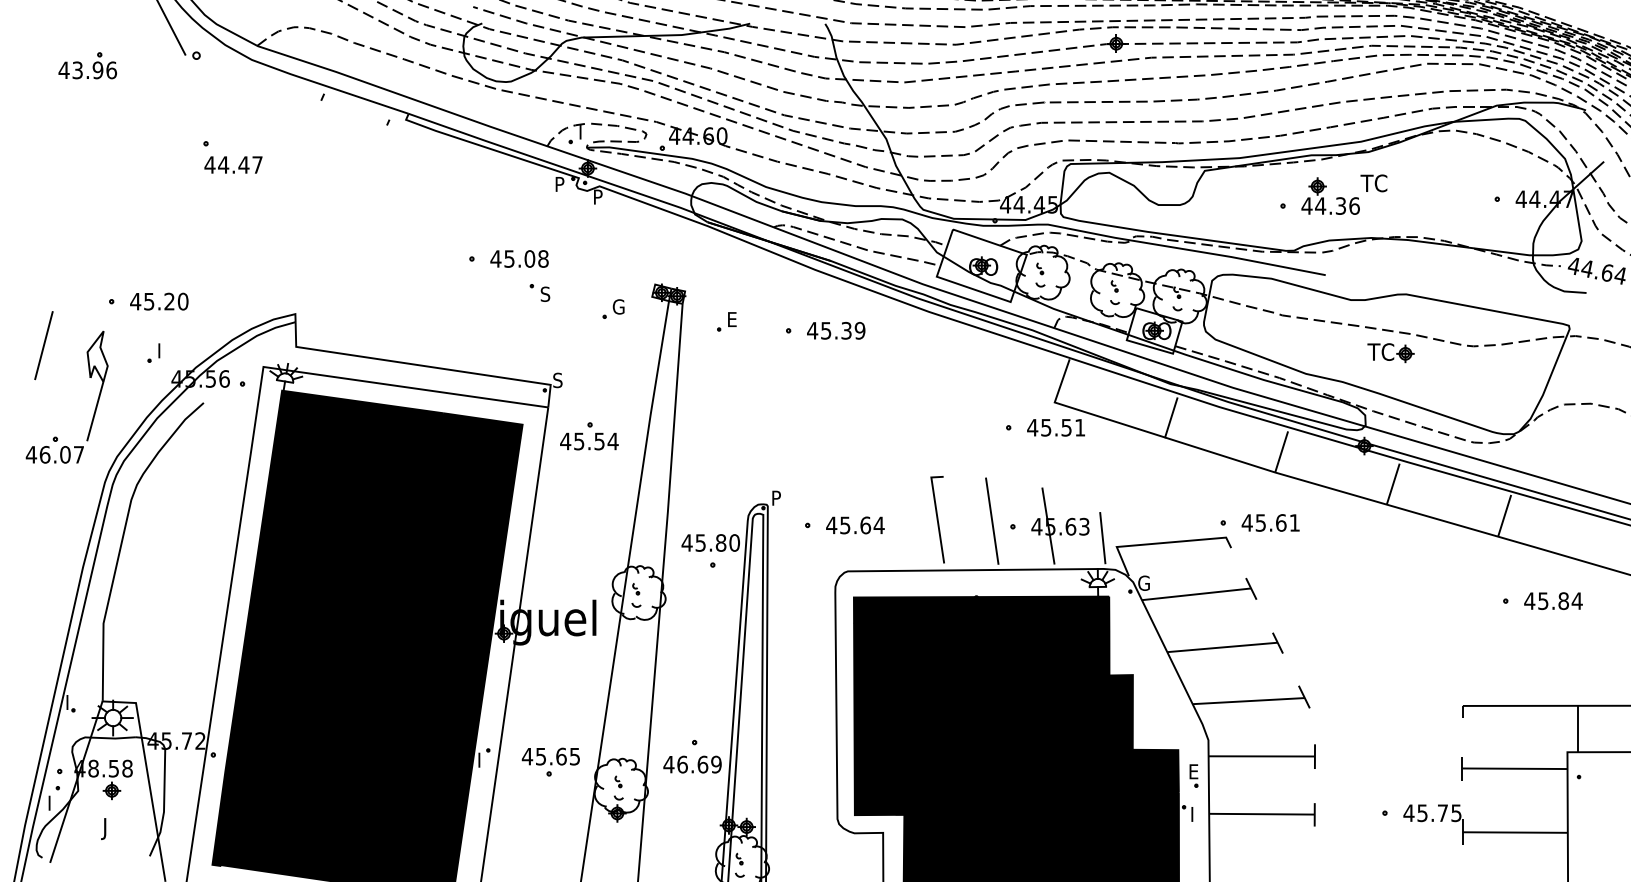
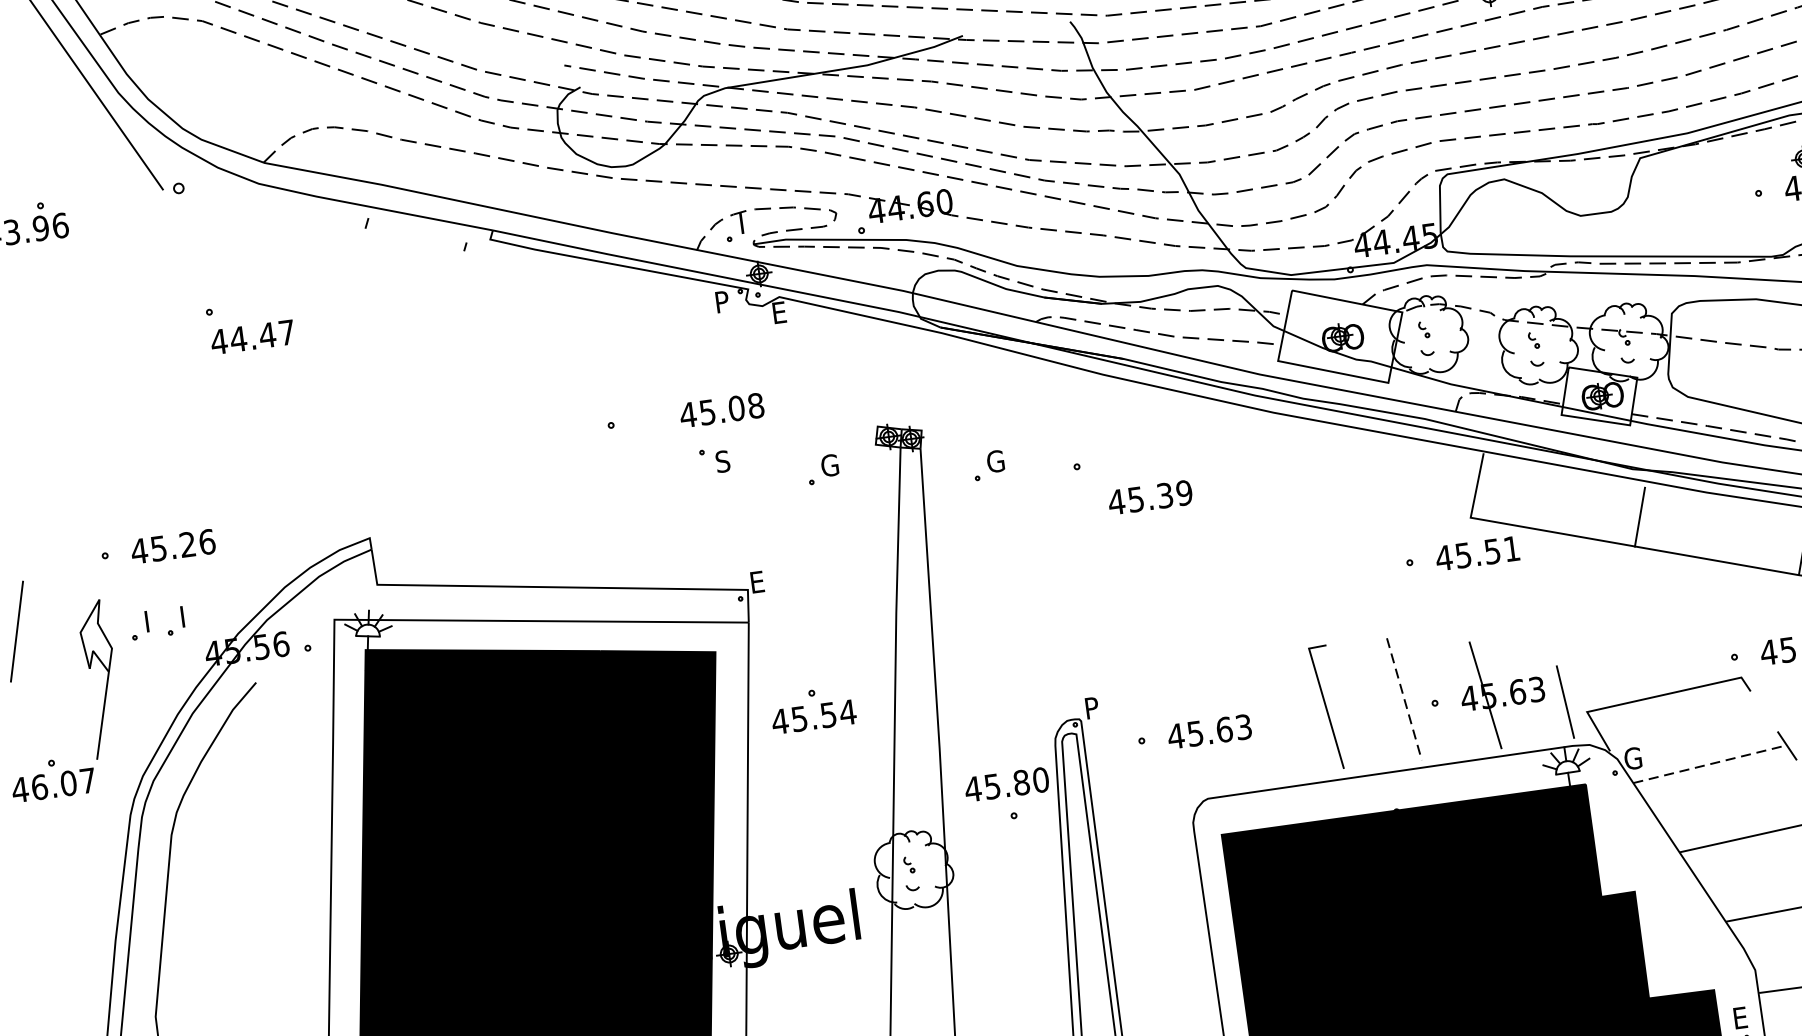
text: (598, 196) -> (779, 311), P -> E
text: (519, 258) -> (721, 409), moved
text: (183, 301) -> (207, 541), 45.20 -> 45.26
text: (732, 319) -> (994, 461), E -> G
text: (836, 330) -> (1150, 497), moved
part: (128, 352) -> (139, 625), added
text: (557, 380) -> (756, 582), S -> E
part: (589, 436) -> (813, 709), moved
line: (992, 521) -> (1404, 699), solid -> dashed
text: (878, 525) -> (1242, 727), 45.64 -> 45.63
line: (1196, 594) -> (1710, 764), solid -> dashed

